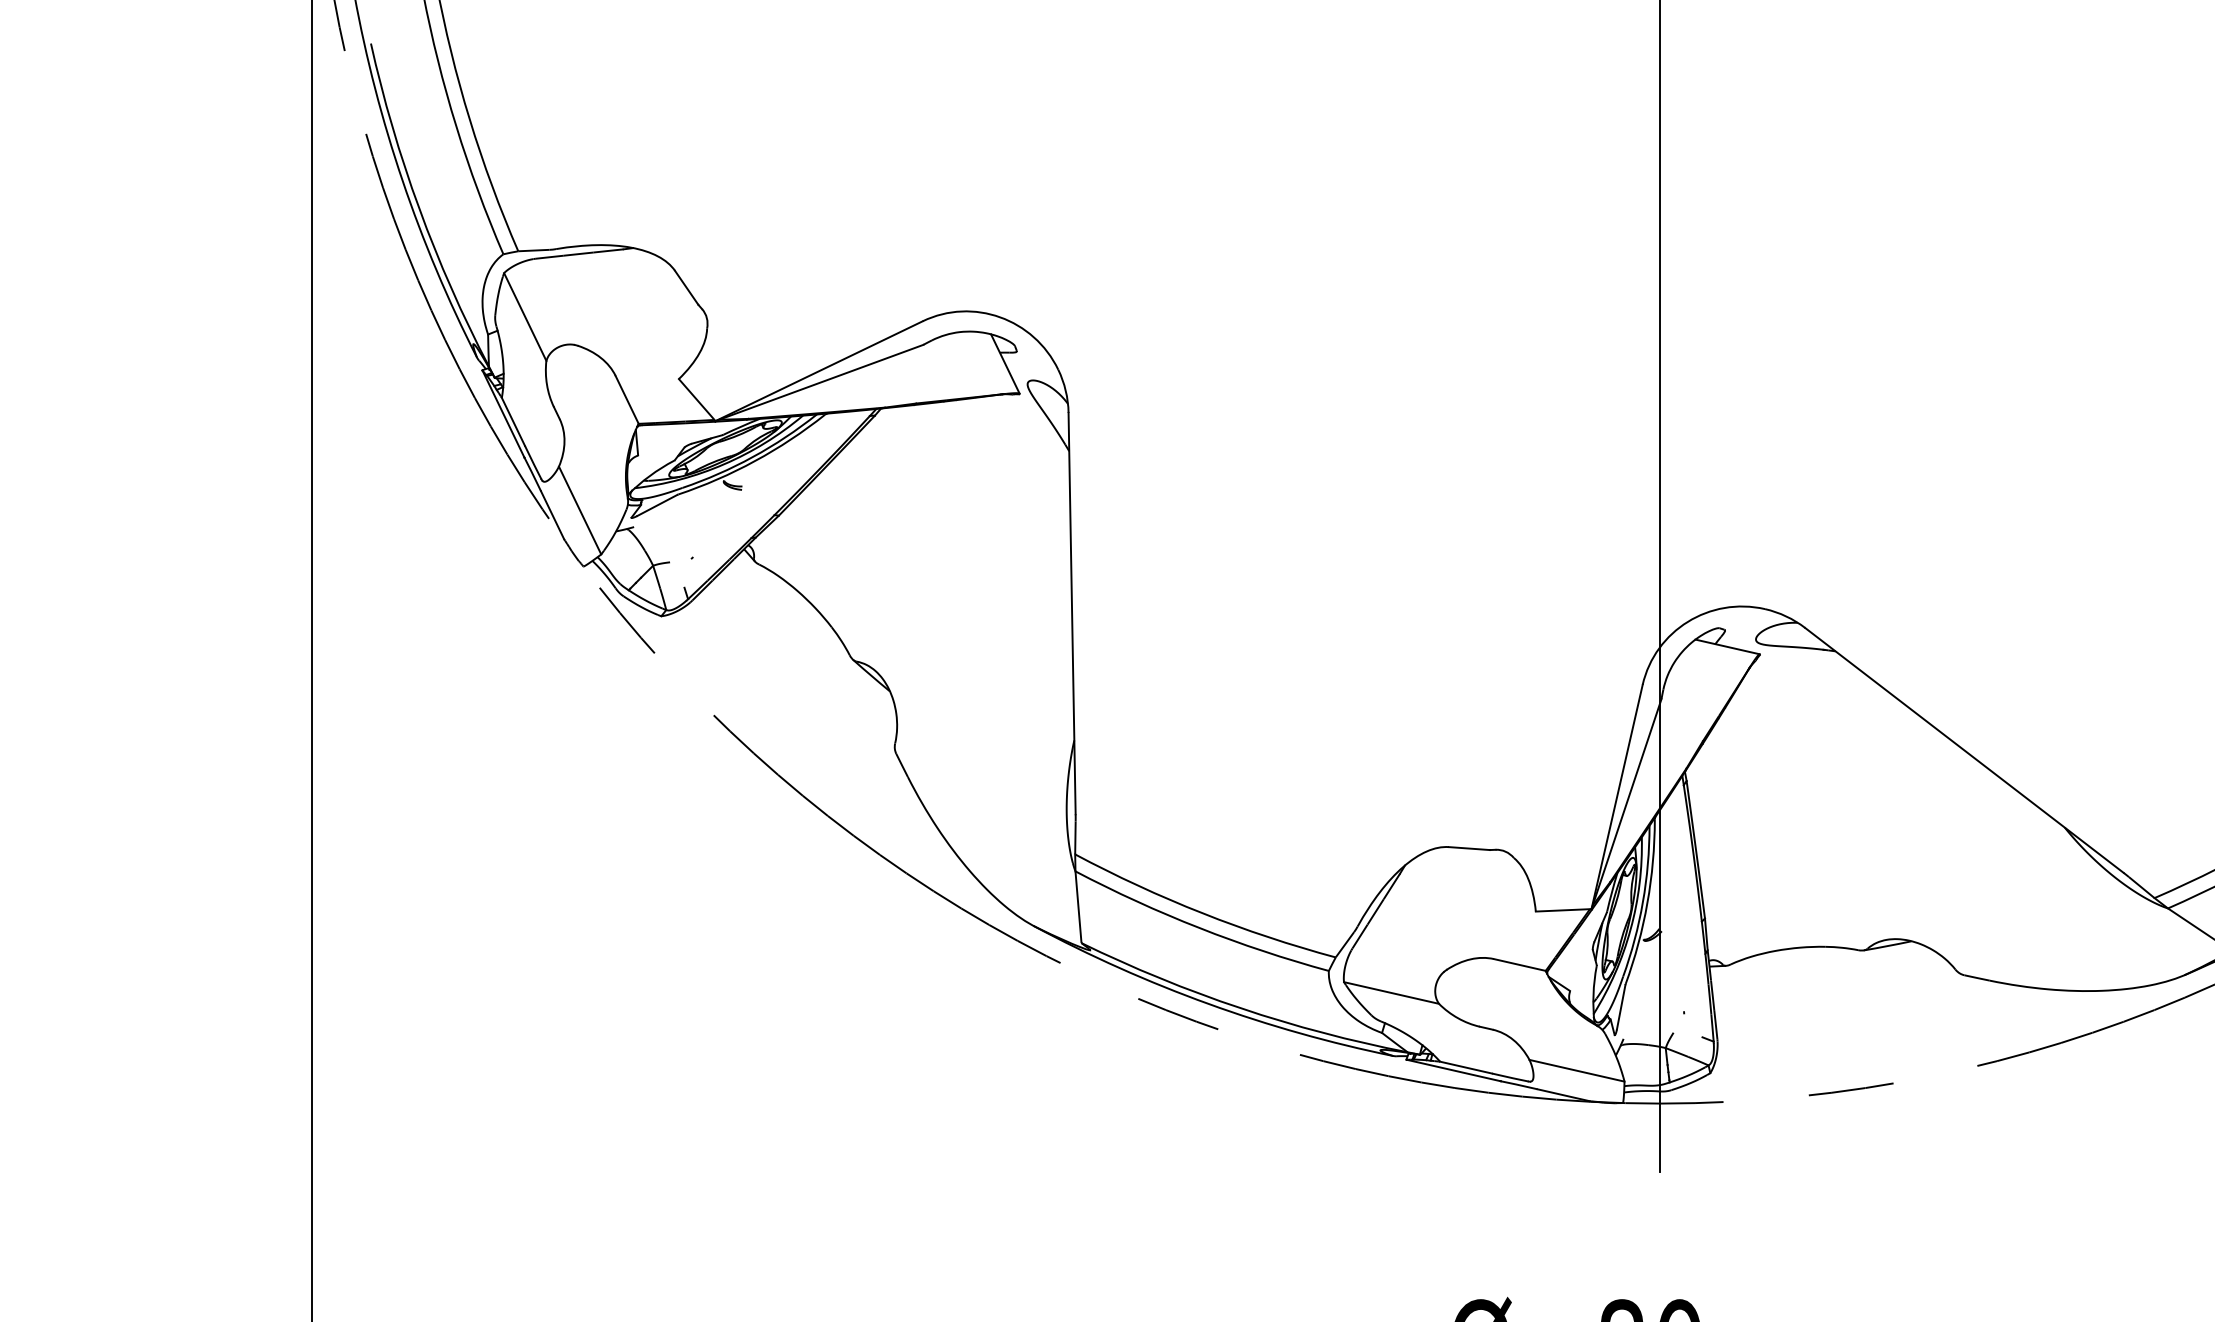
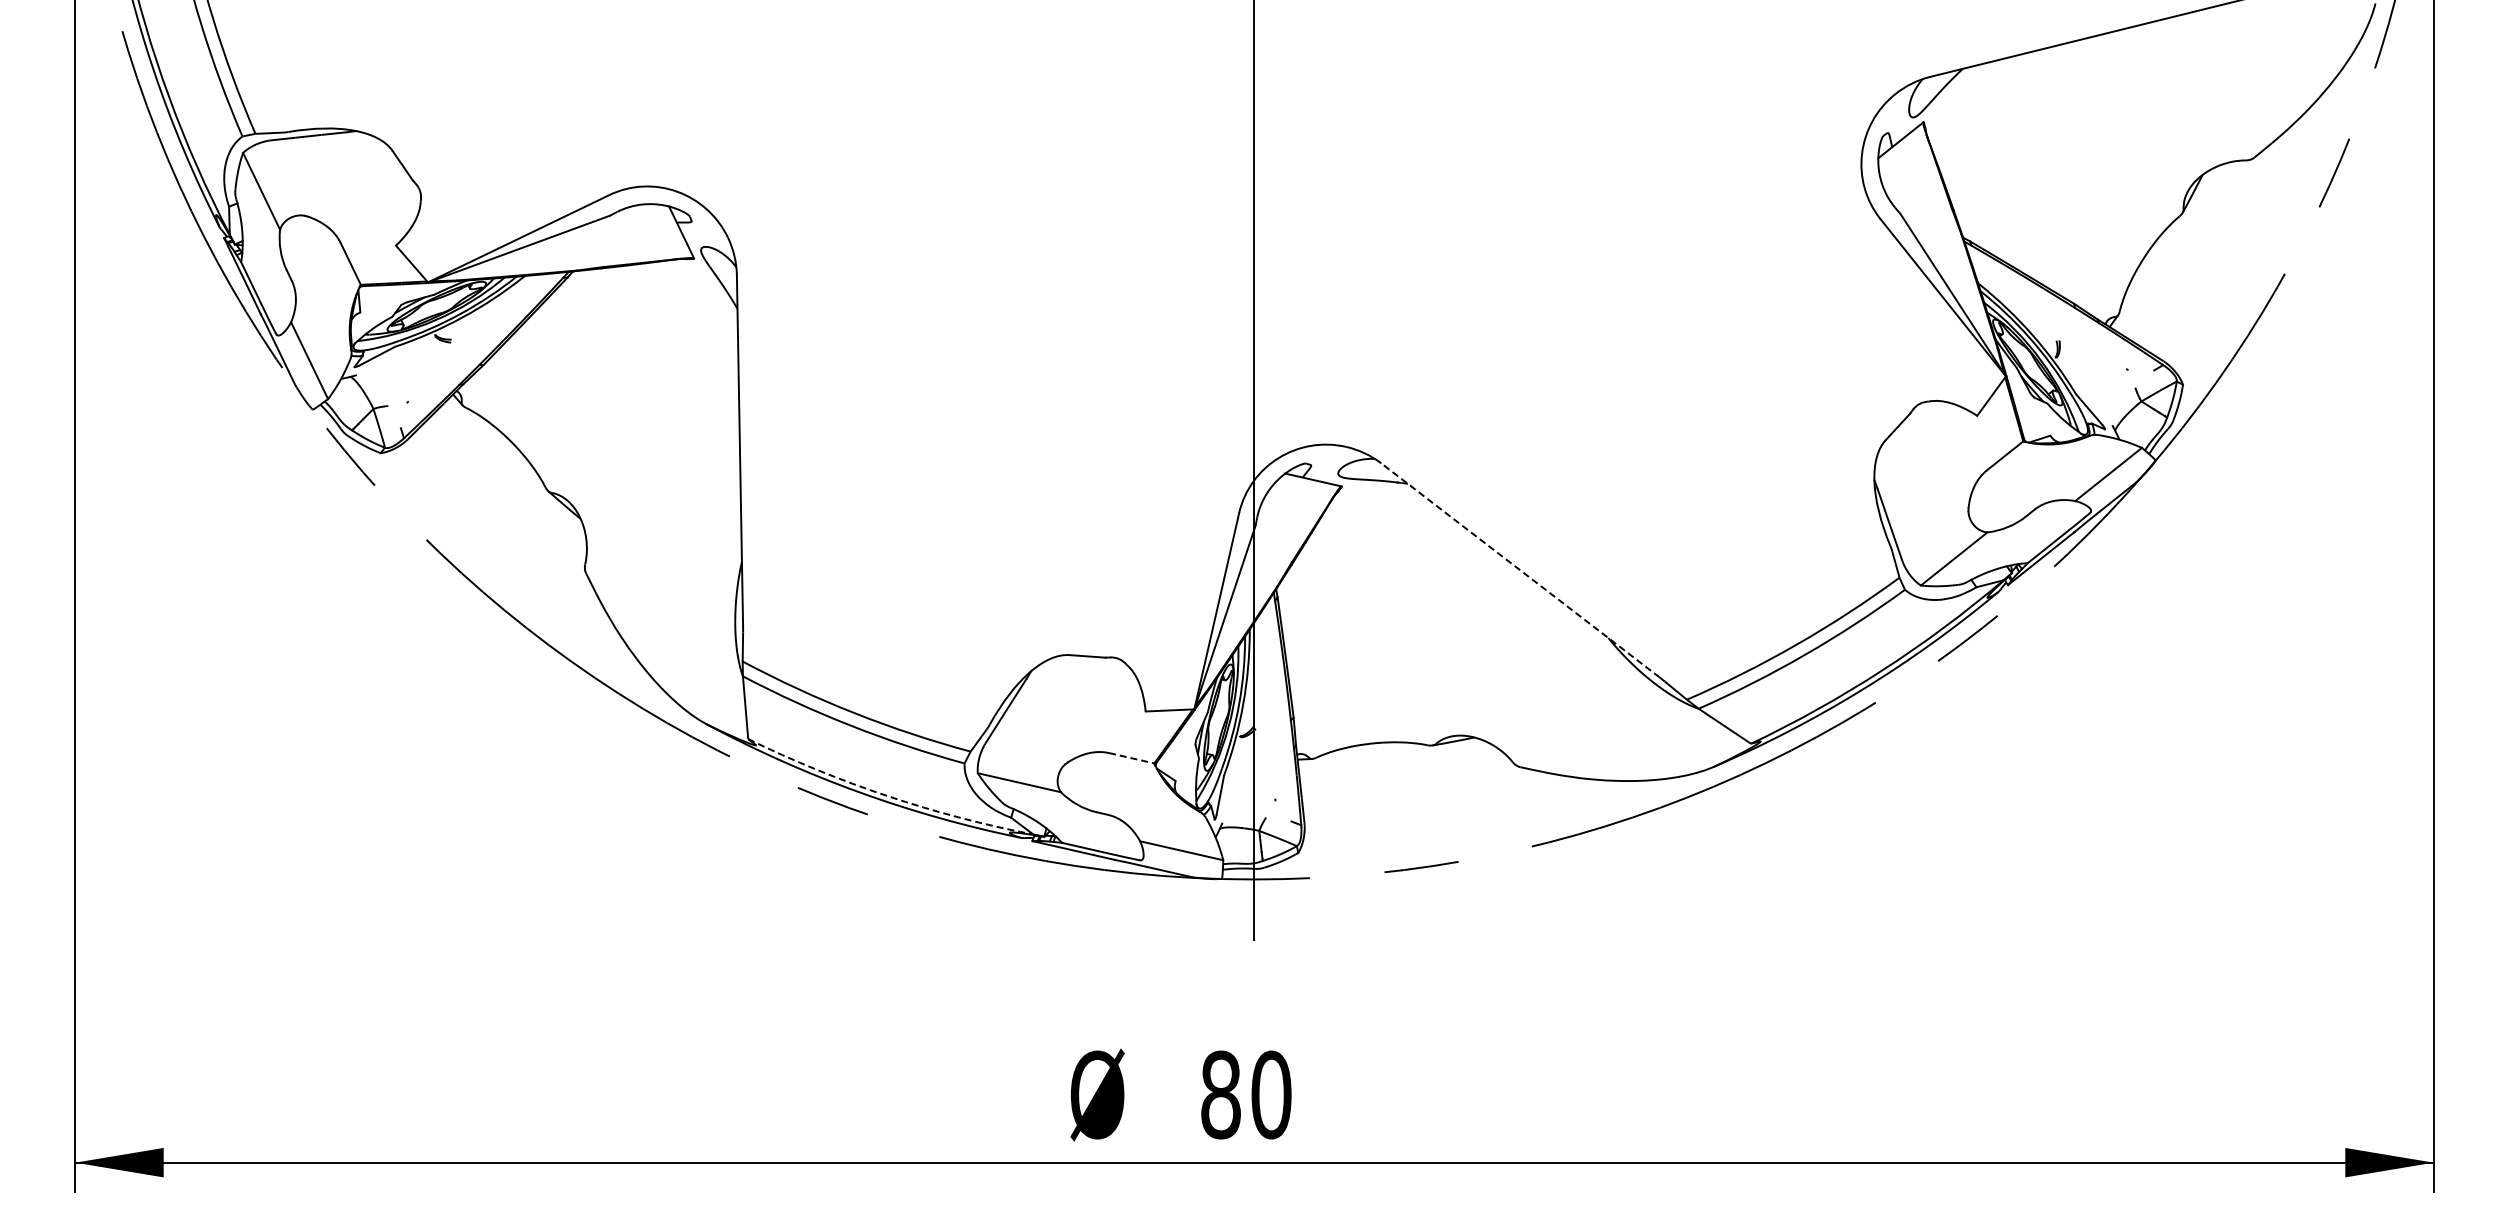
line: (1964, 750) -> (1520, 570), solid -> dashed
line: (1520, 965) -> (1132, 758), solid -> dashed
arc: (1240, 1008) -> (887, 796), solid -> dashed

